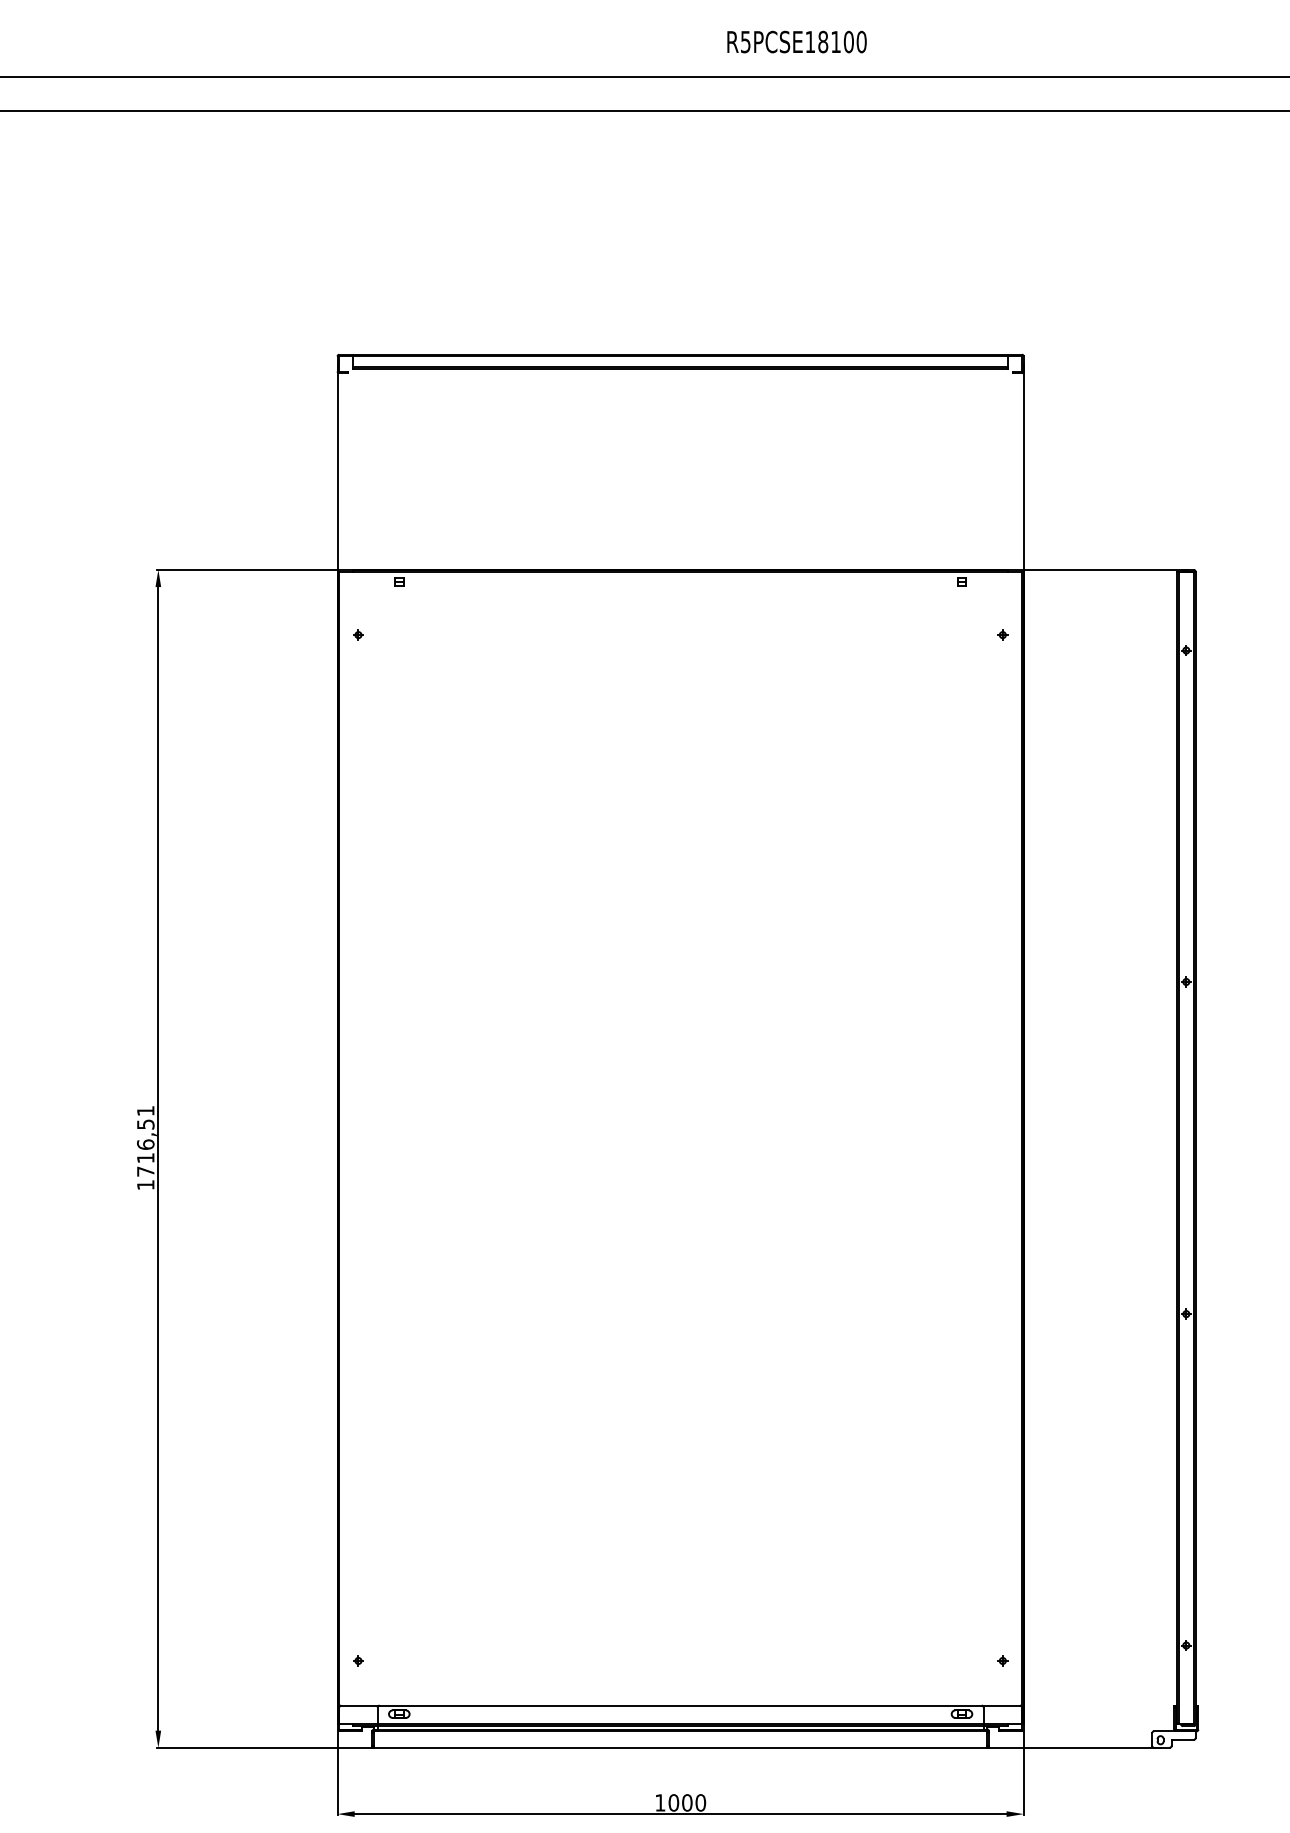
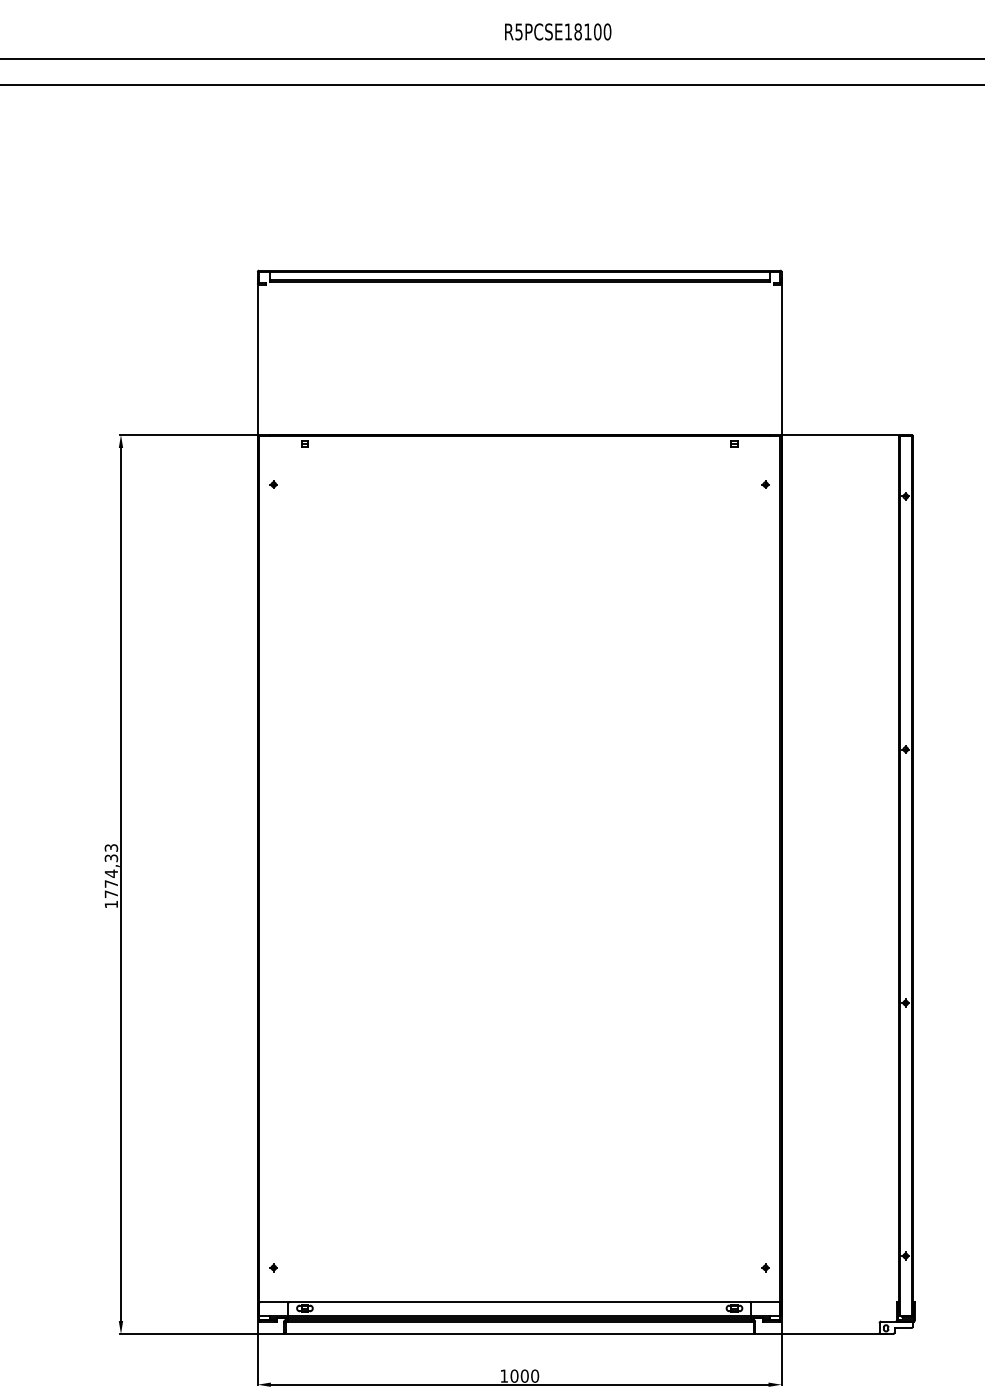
text: (796, 41) -> (557, 31), moved
text: (145, 1134) -> (111, 865), 1716,51 -> 1774,33

